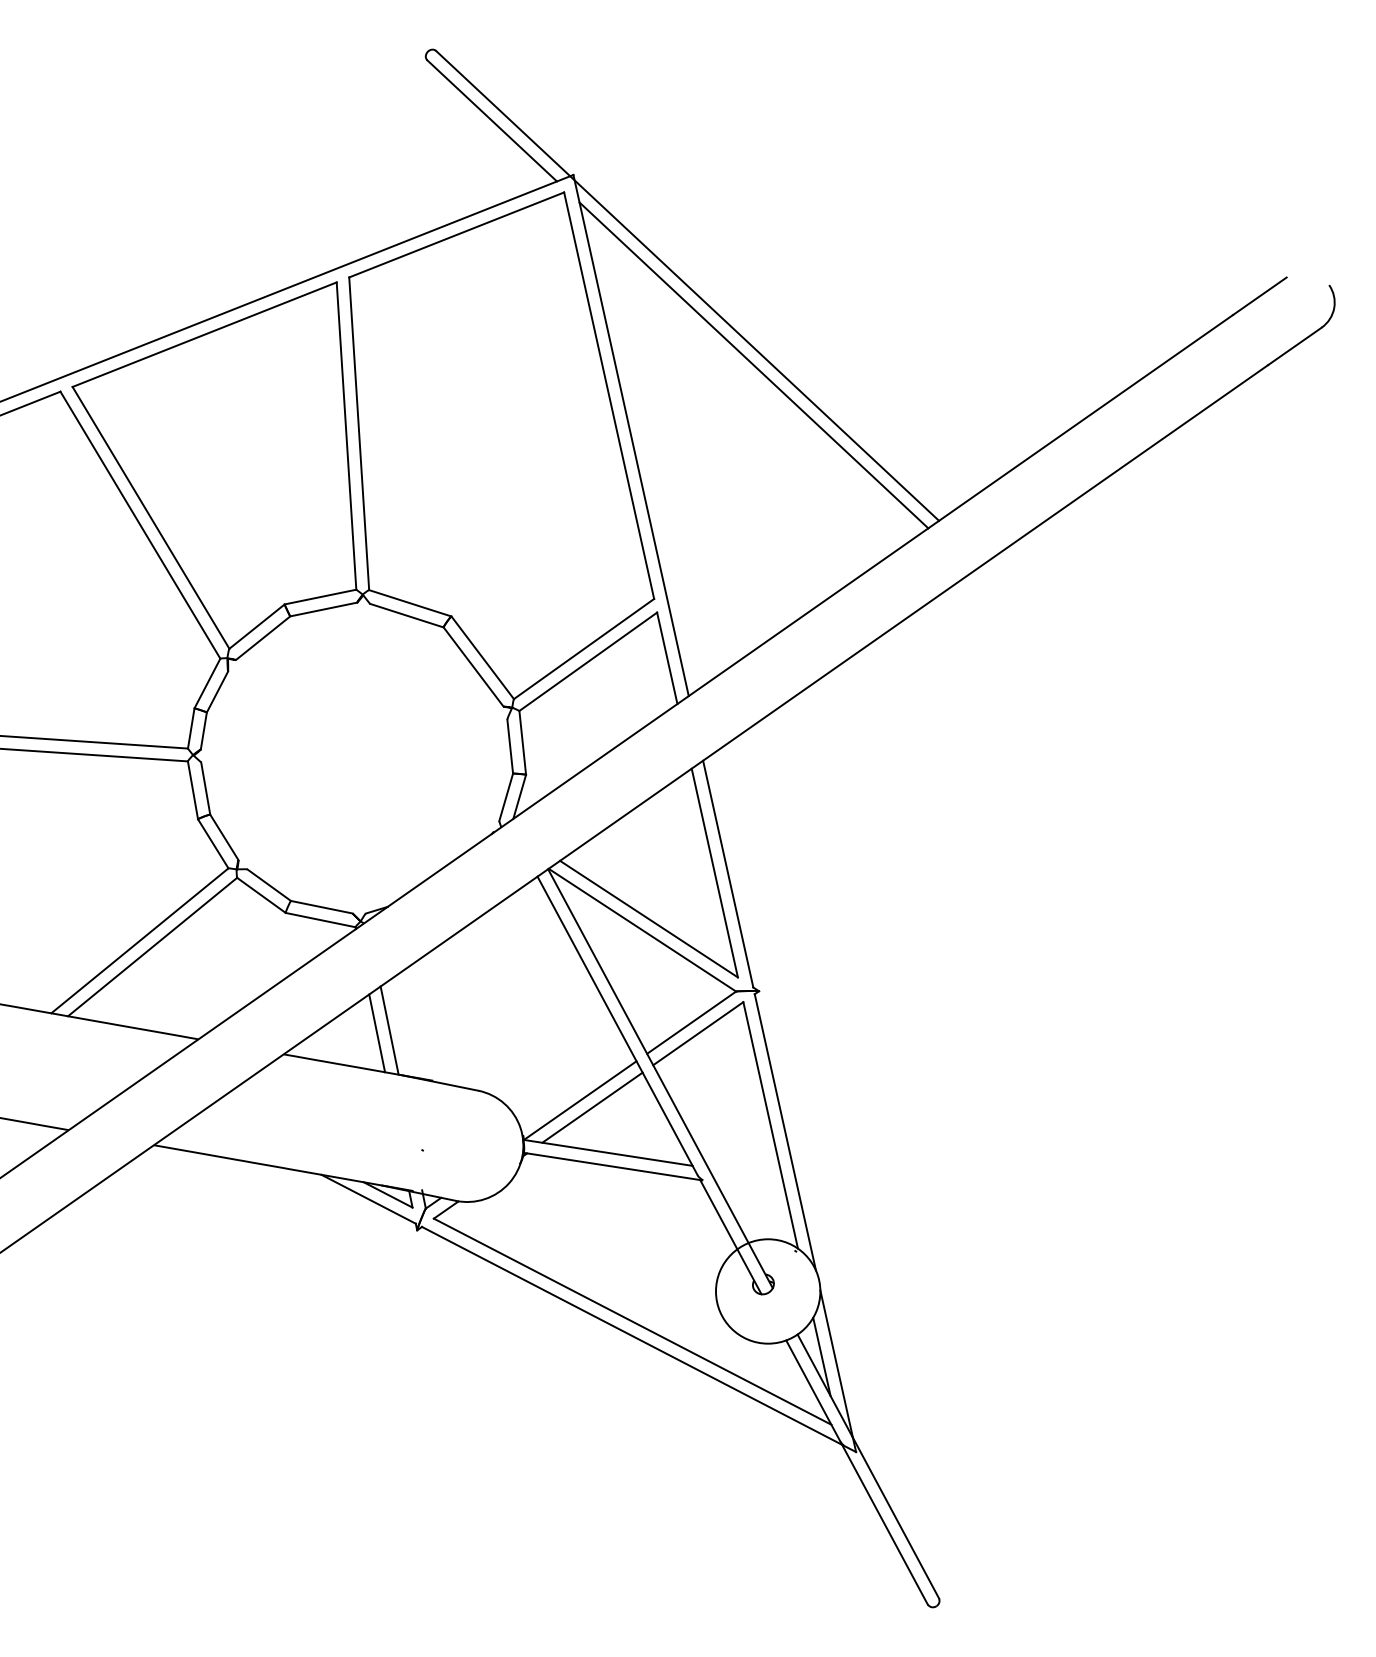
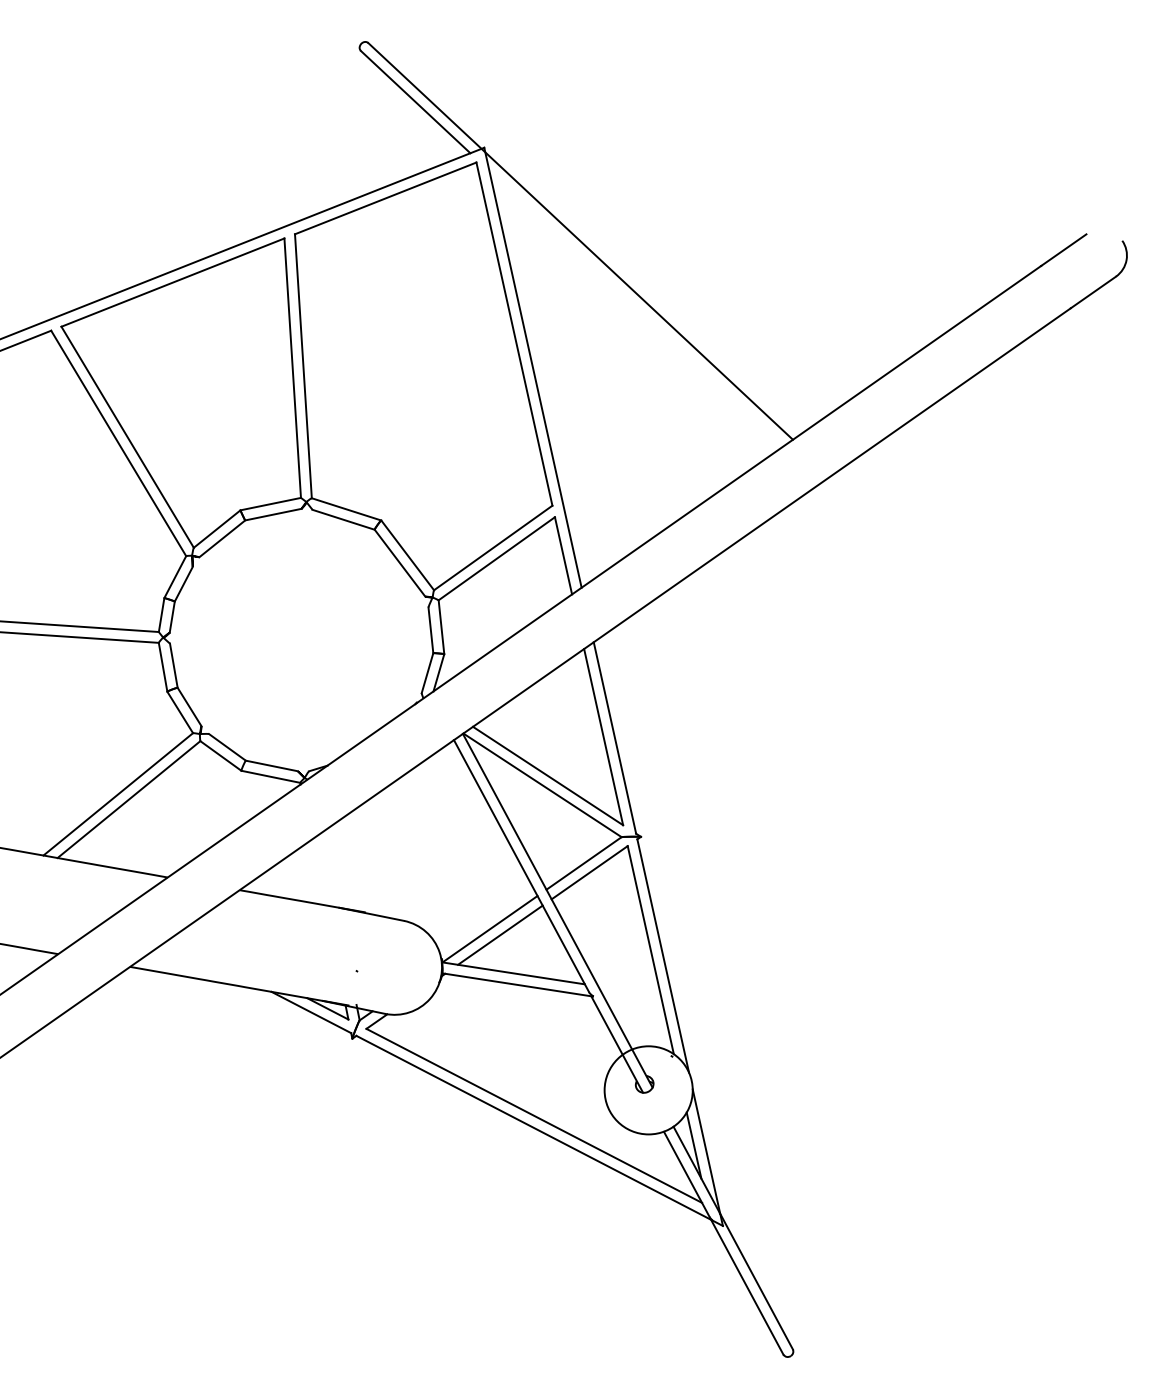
line: (753, 365) -> (636, 308), removed
line: (388, 1029) -> (328, 869), removed
line: (377, 1033) -> (318, 872), removed

